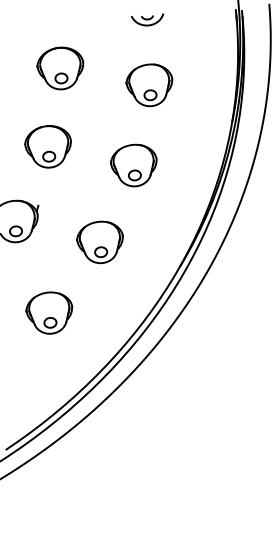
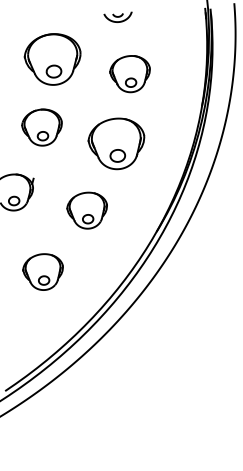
part: (147, 19) -> (118, 16), moved
part: (60, 68) -> (52, 59), size x1.4
part: (133, 165) -> (116, 143), size x1.4

